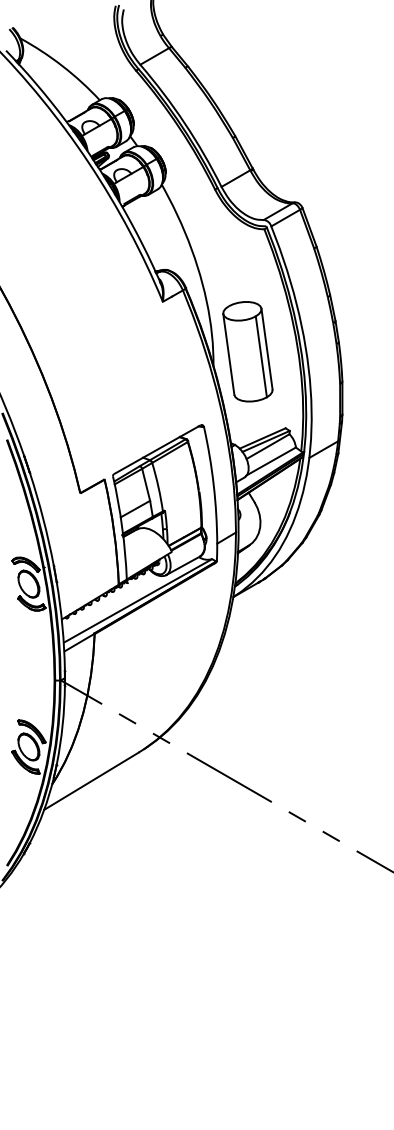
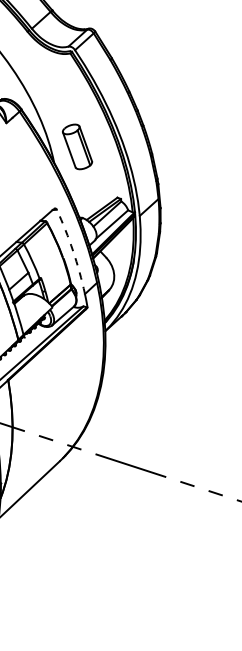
part: (247, 351) -> (77, 146), size x0.6
arc: (213, 485) -> (73, 251), solid -> dashed

